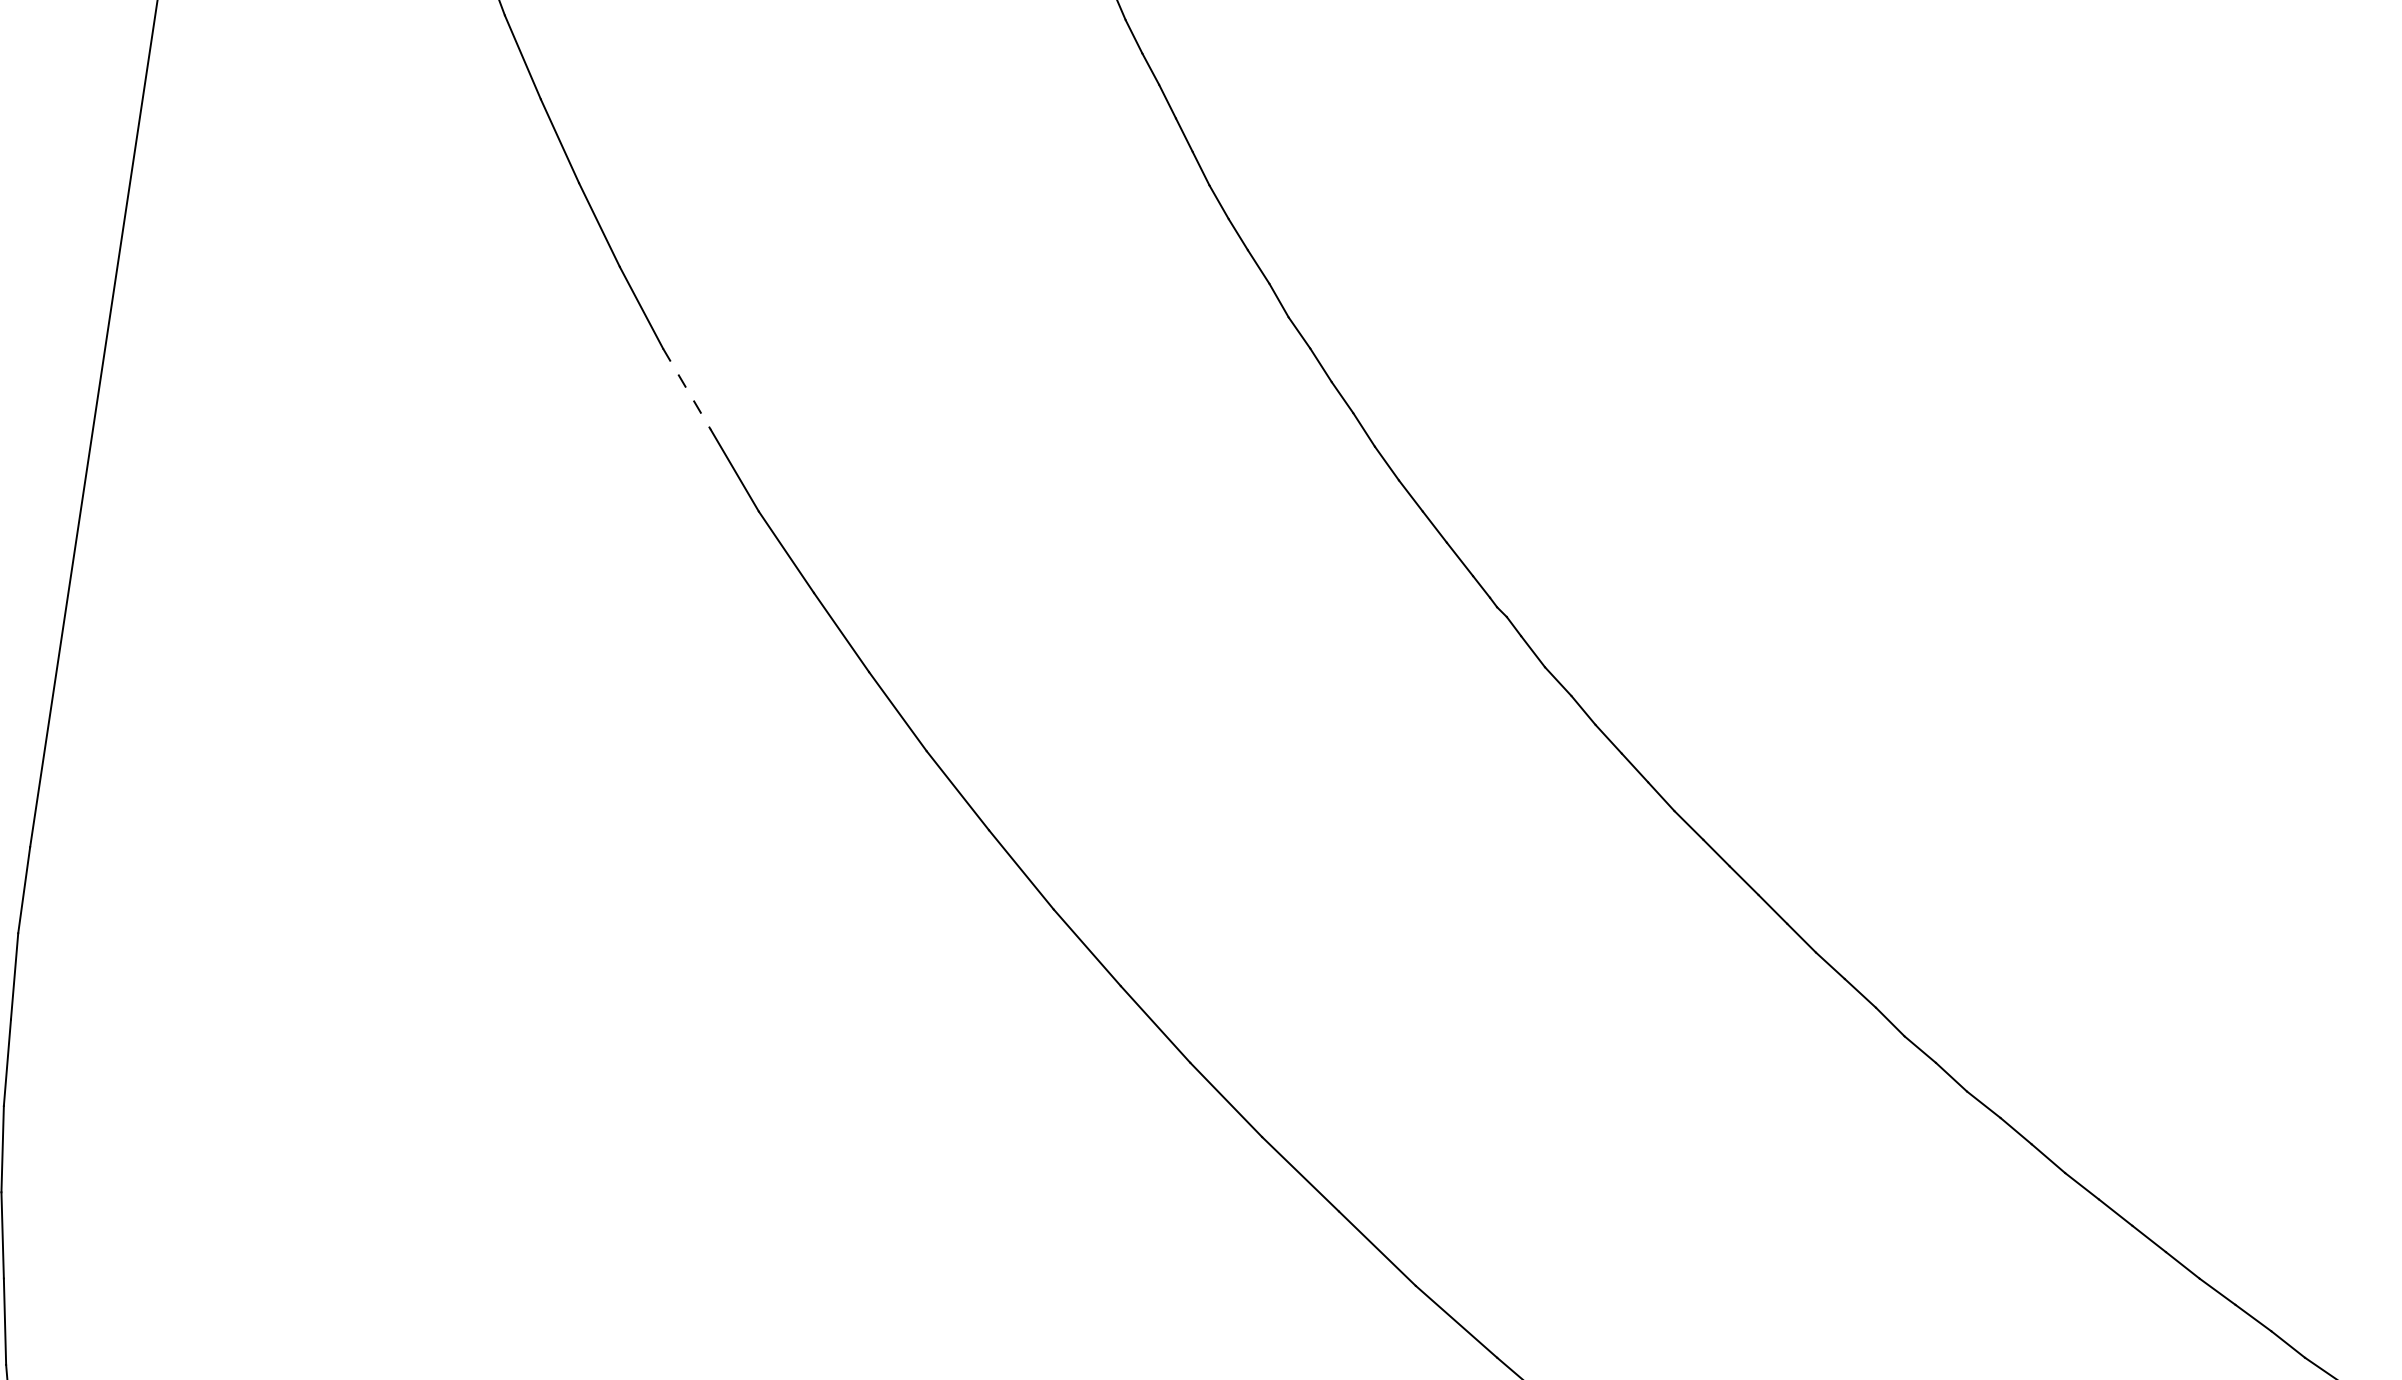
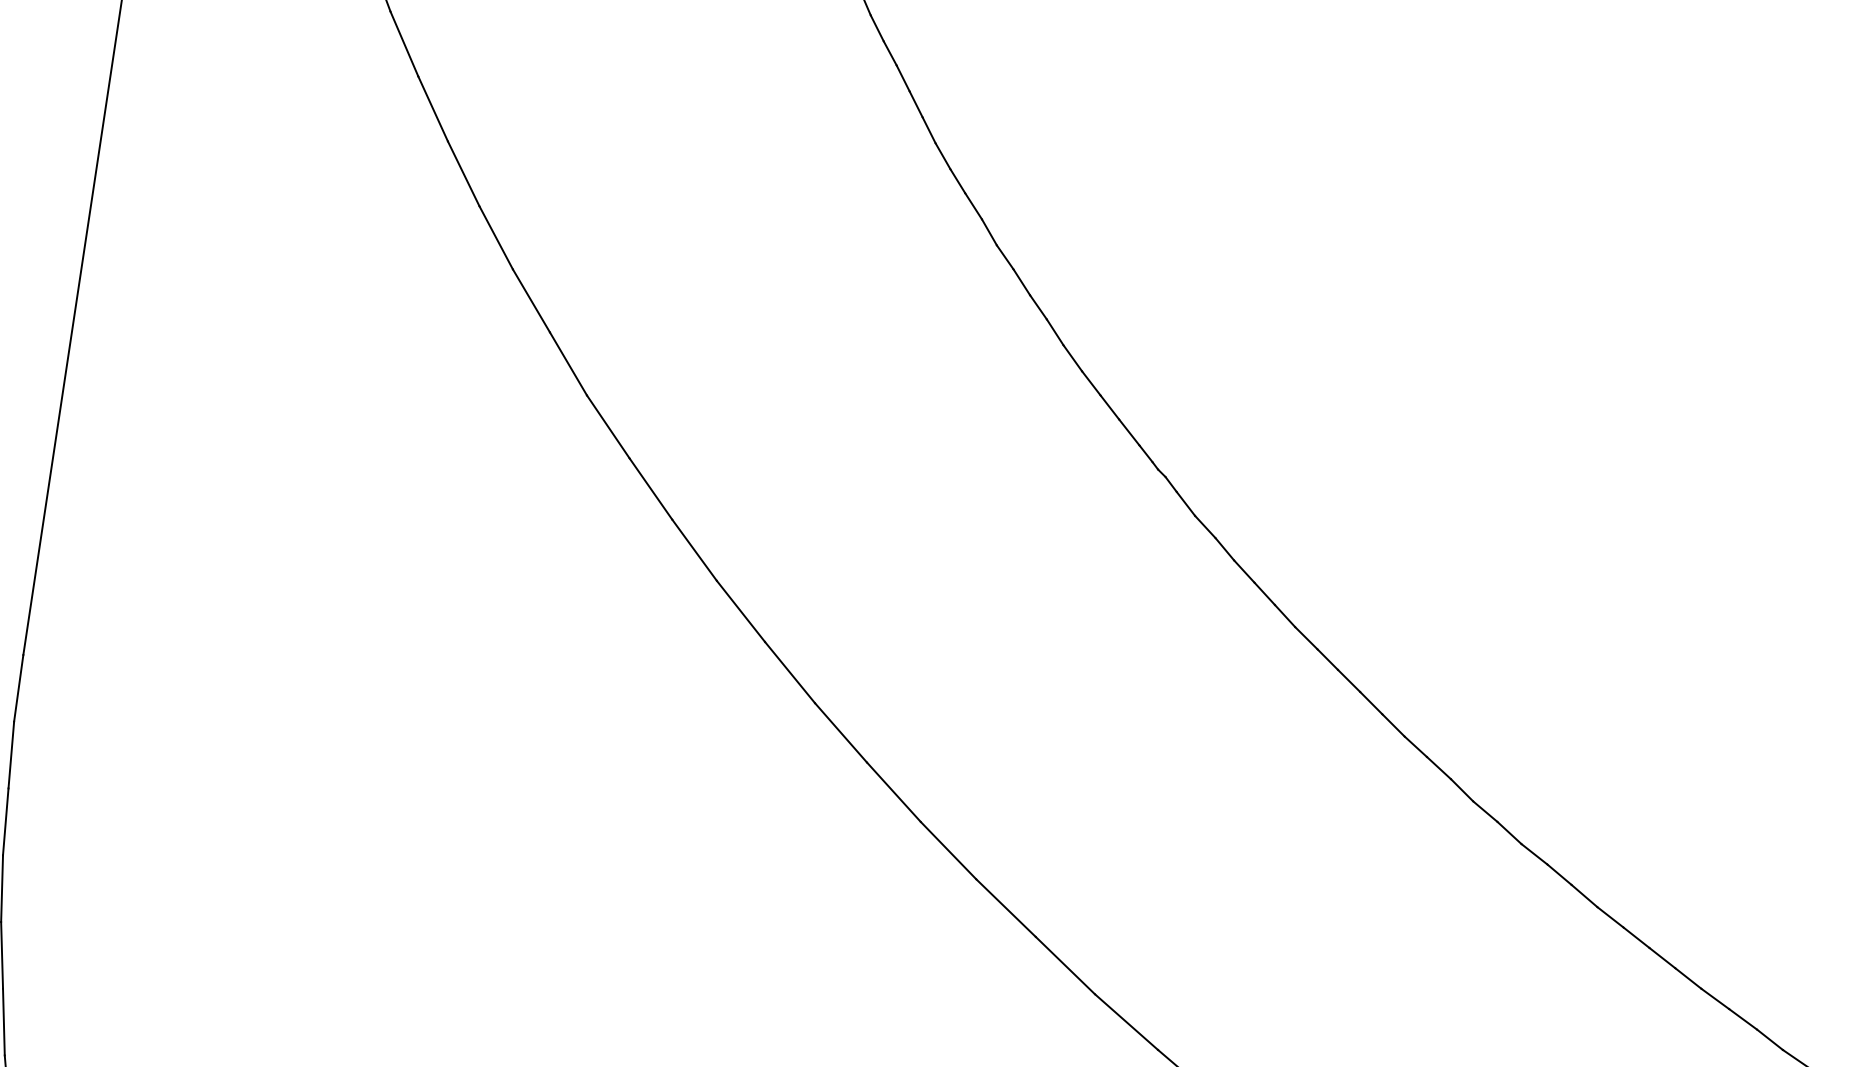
line: (687, 389) -> (531, 301), dashed -> solid

